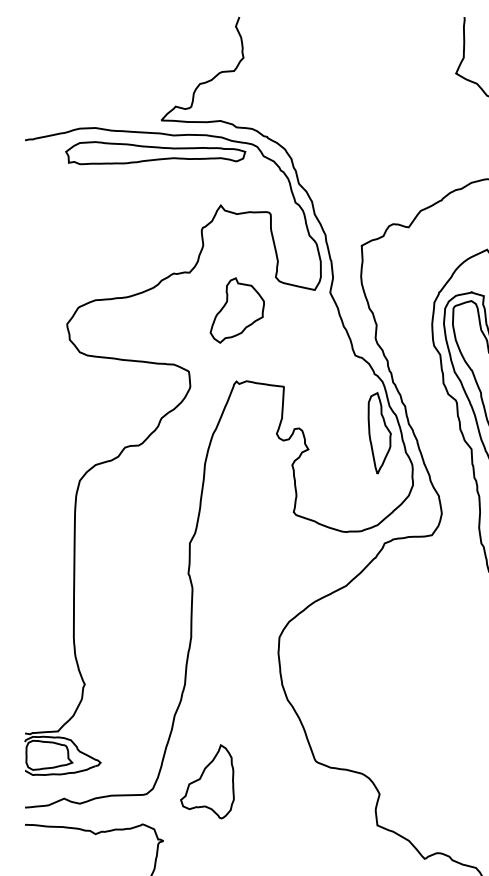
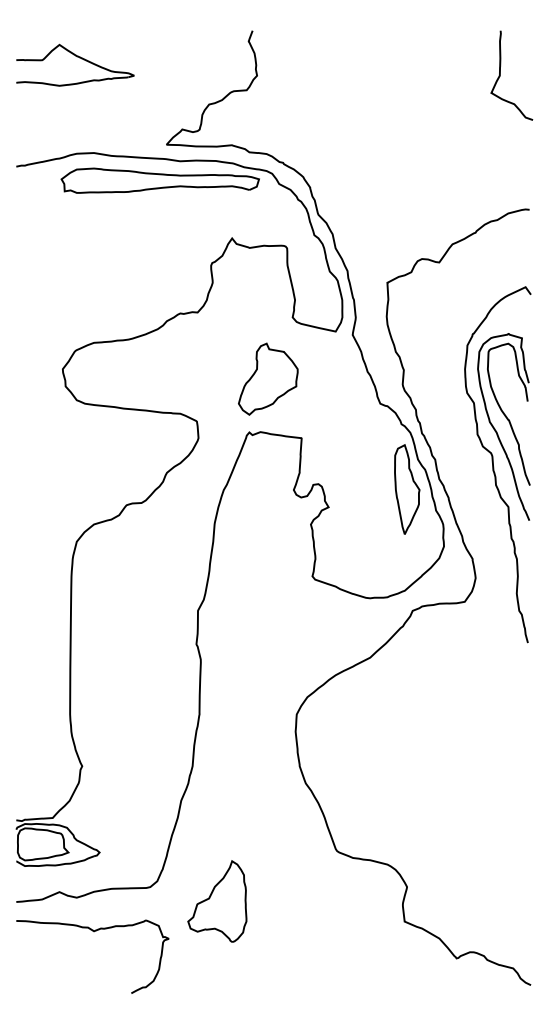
part: (82, 42) -> (79, 58), added
part: (237, 309) -> (268, 378), moved
part: (207, 781) -> (217, 901), moved

